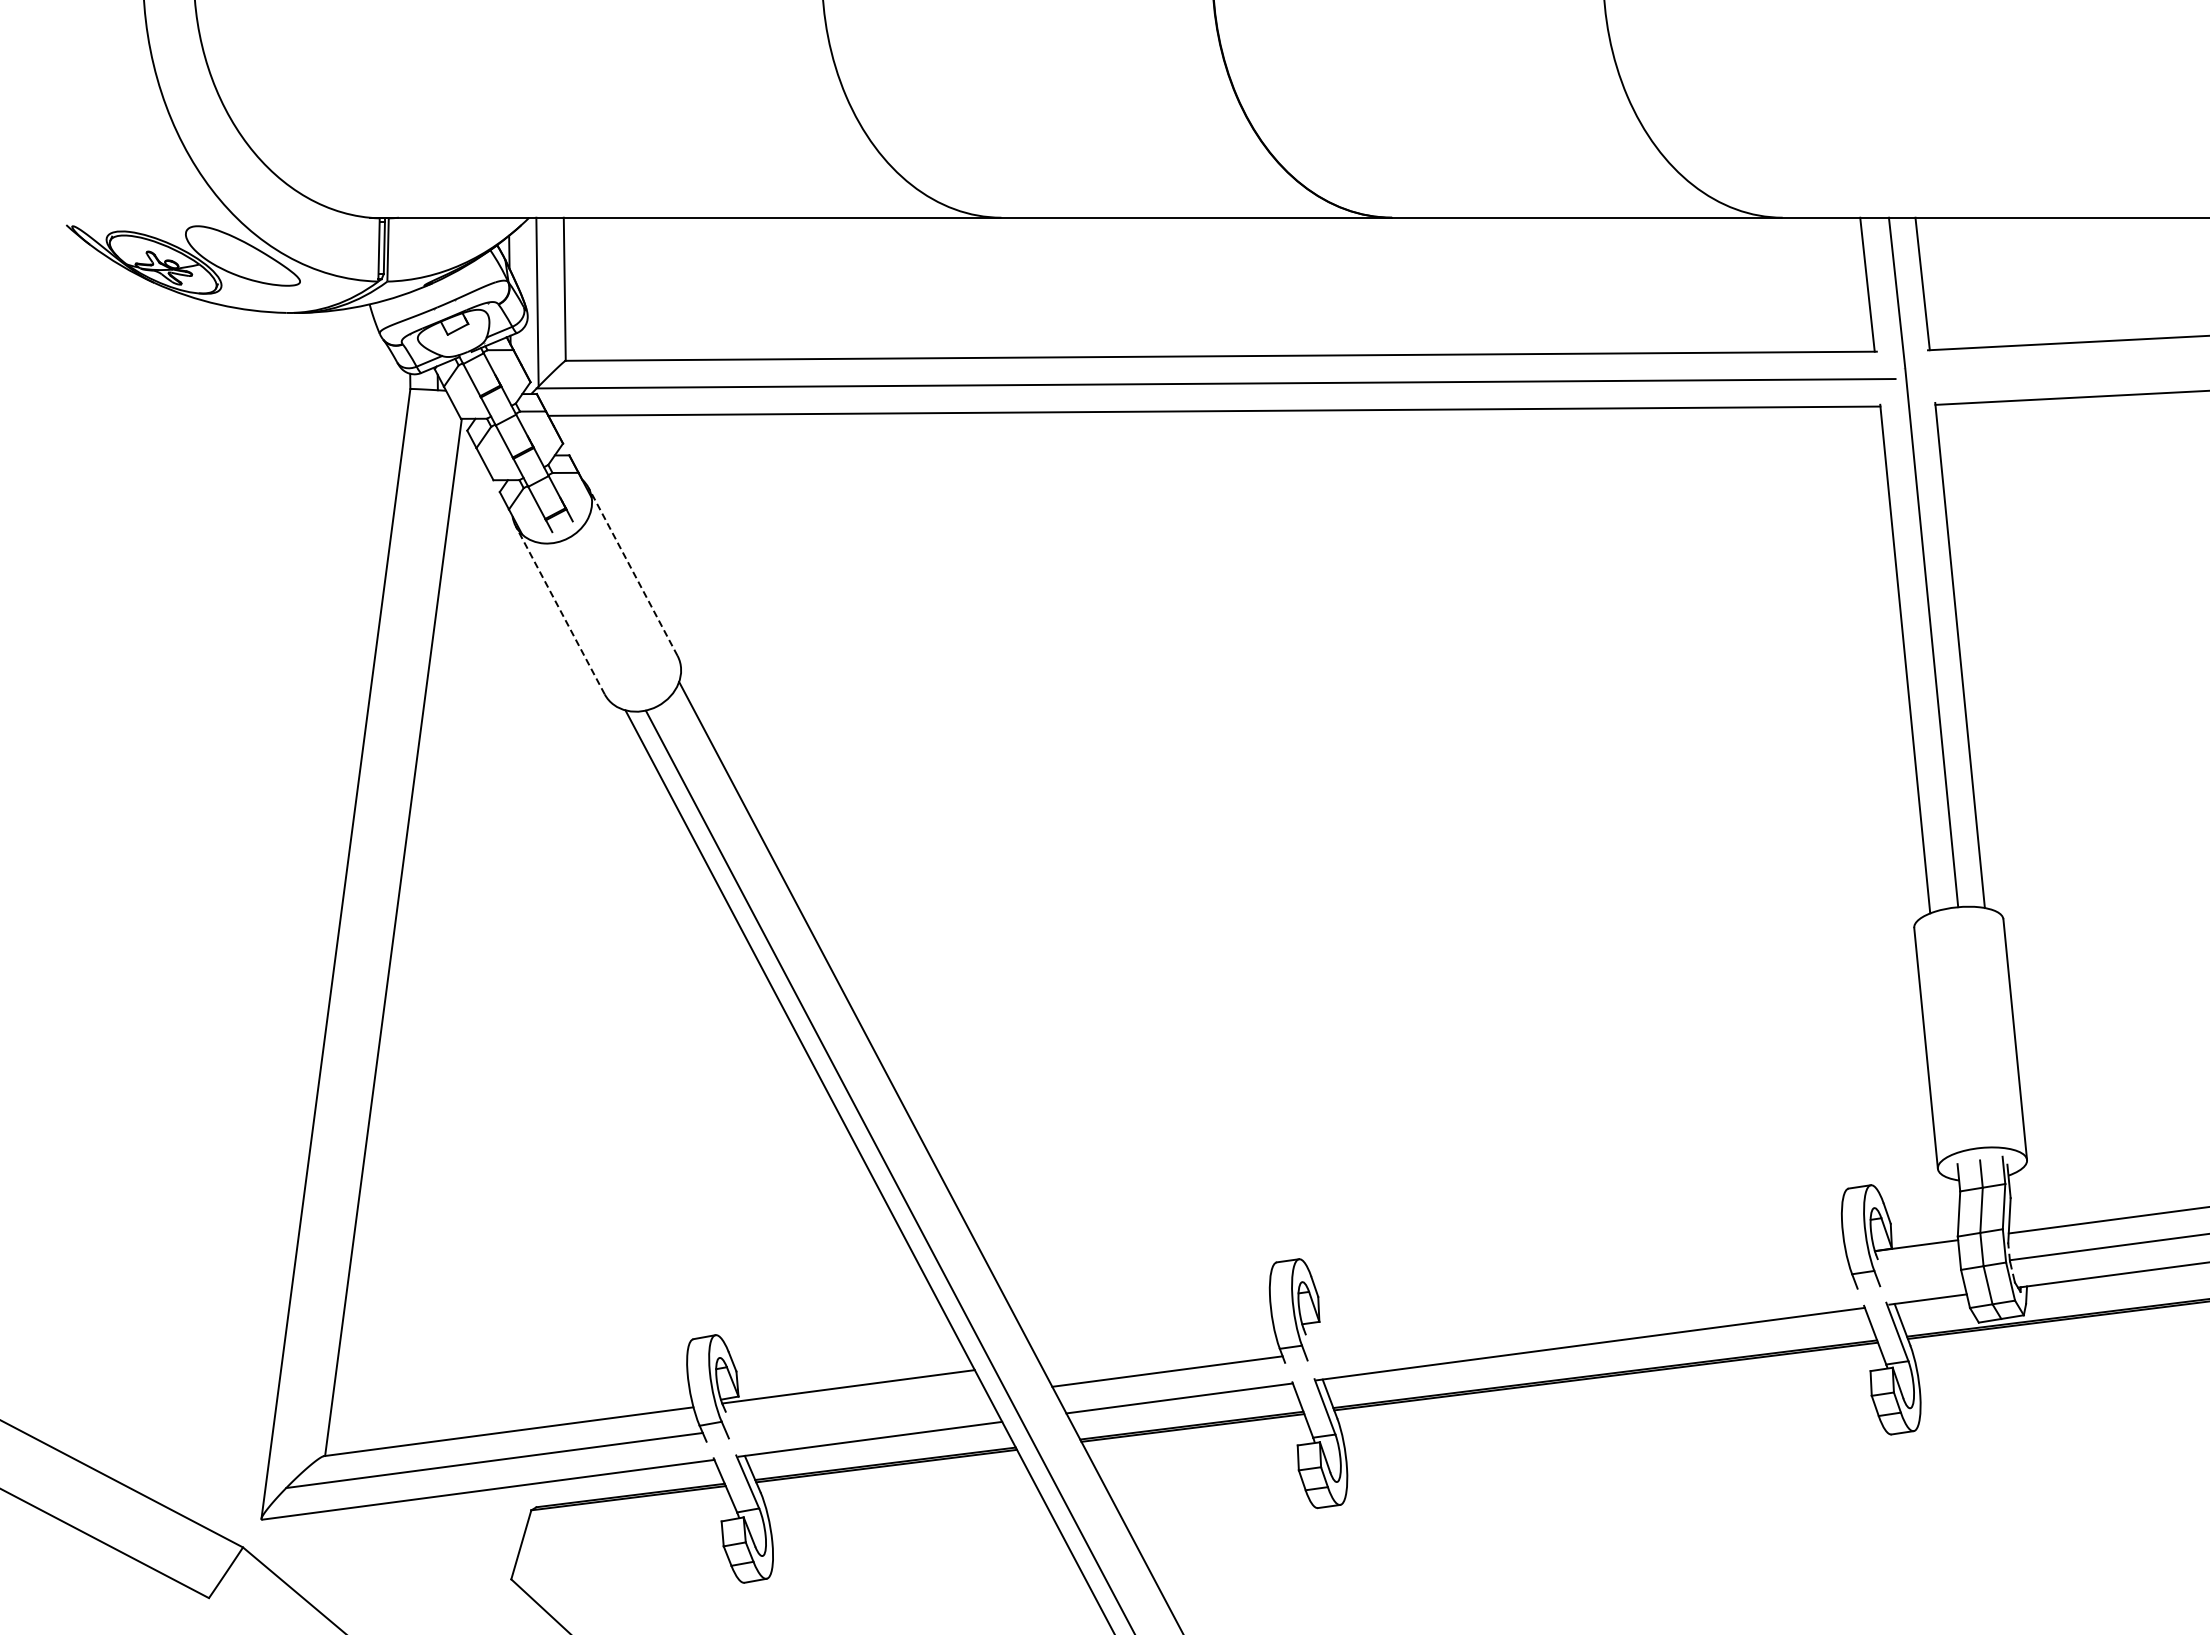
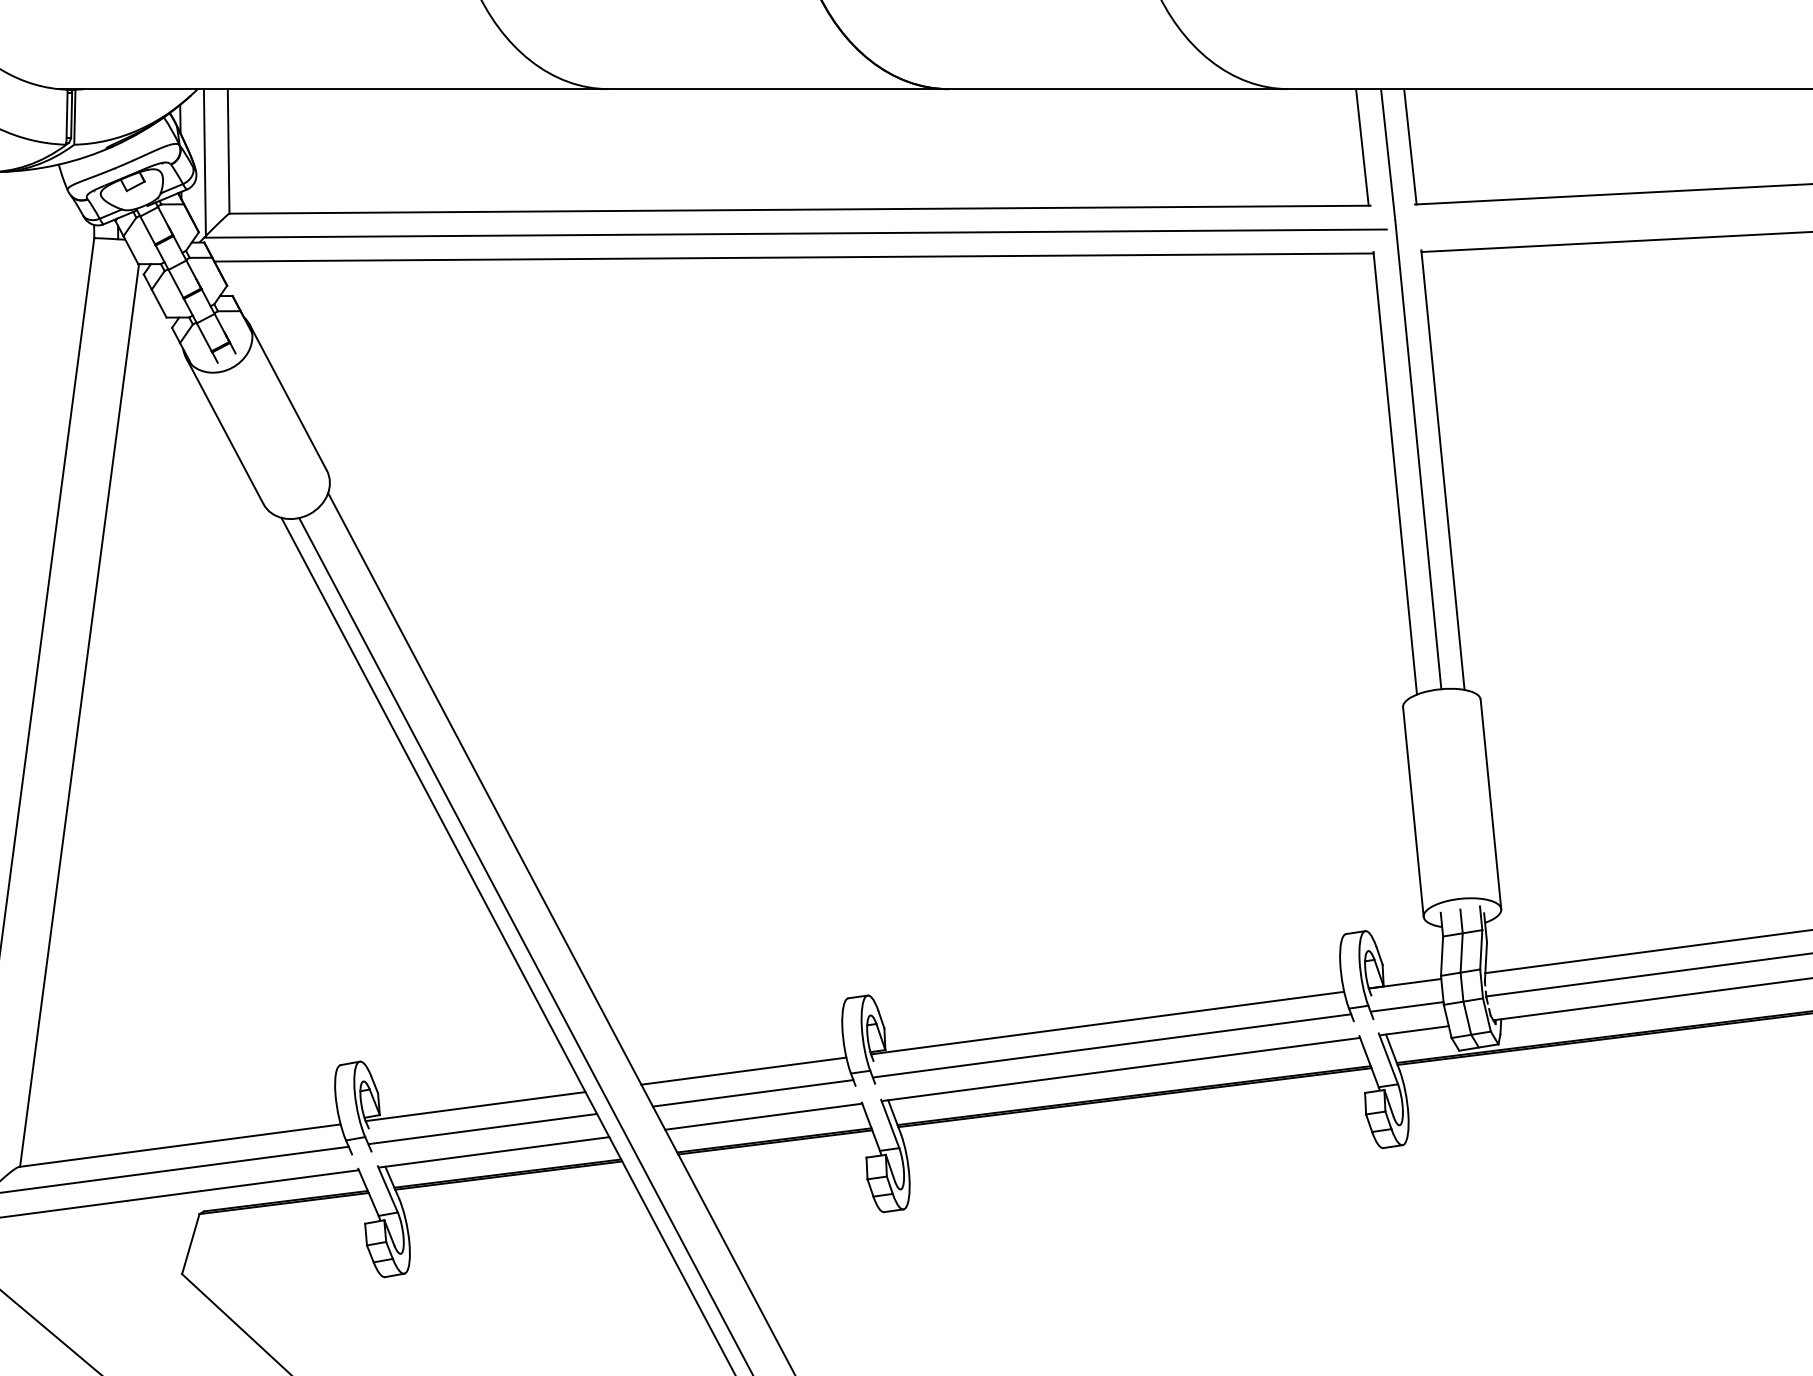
line: (632, 571) -> (287, 397), dashed -> solid
line: (560, 609) -> (224, 430), dashed -> solid
line: (1919, 1271) -> (1407, 1006), added
line: (1574, 1290) -> (1107, 1022), added
line: (1580, 1316) -> (1112, 1045), added
line: (1156, 1345) -> (743, 1070), added
line: (857, 1412) -> (483, 1128), added

